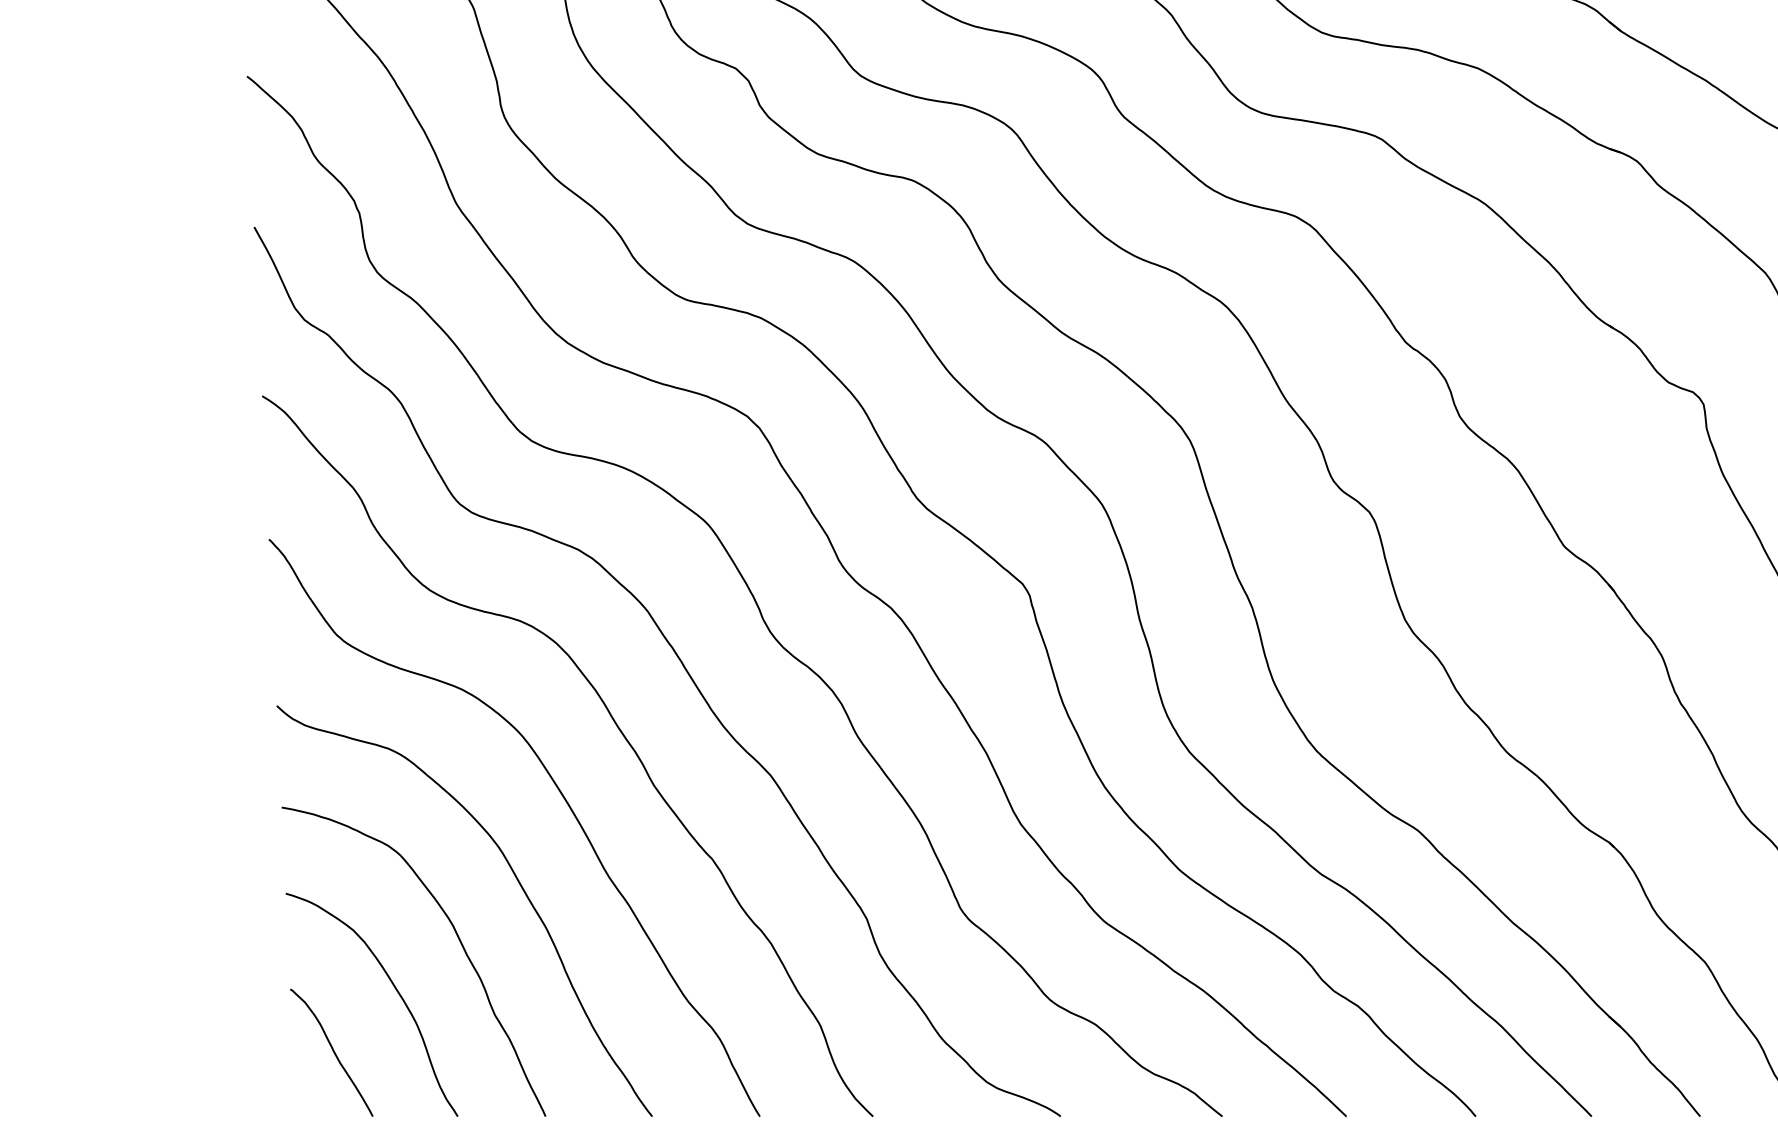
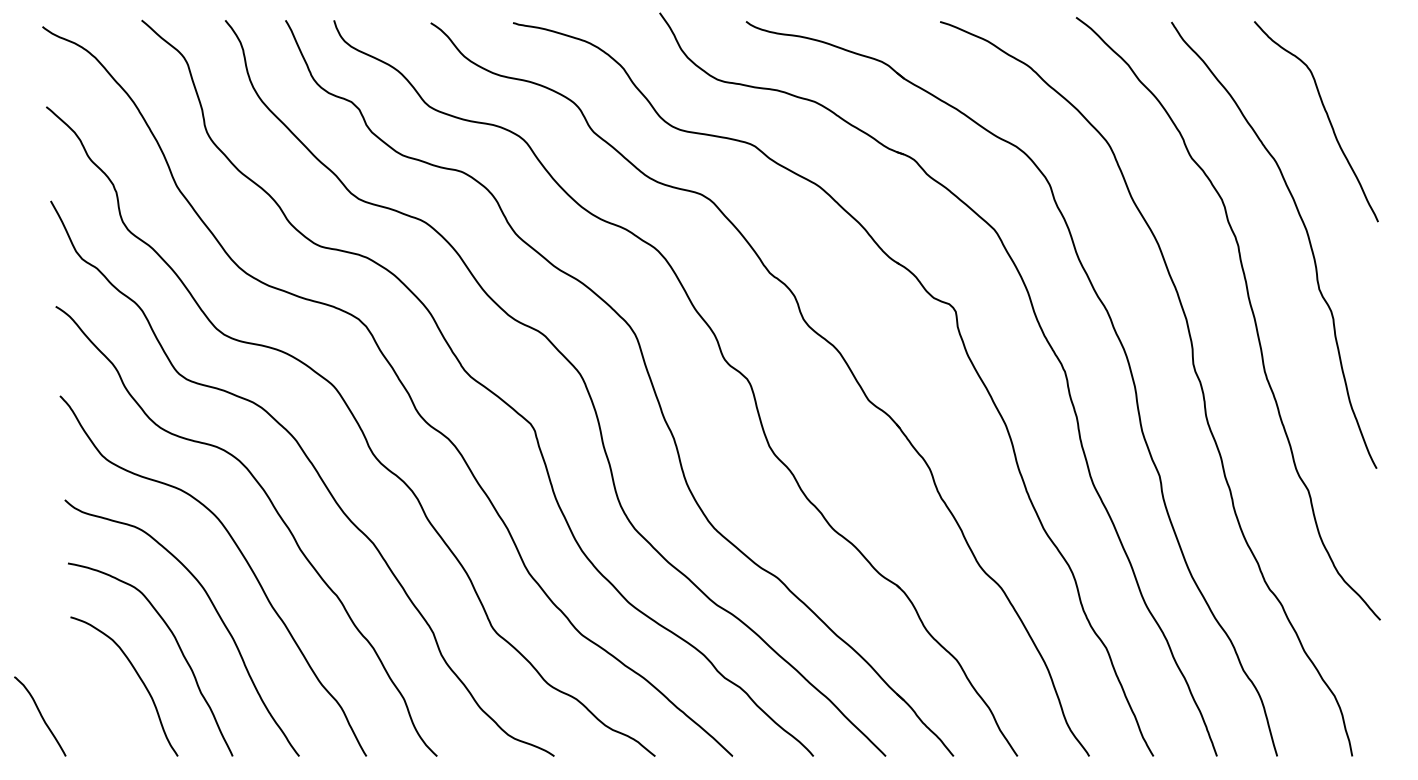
curve: (332, 1052) -> (40, 716), moved

